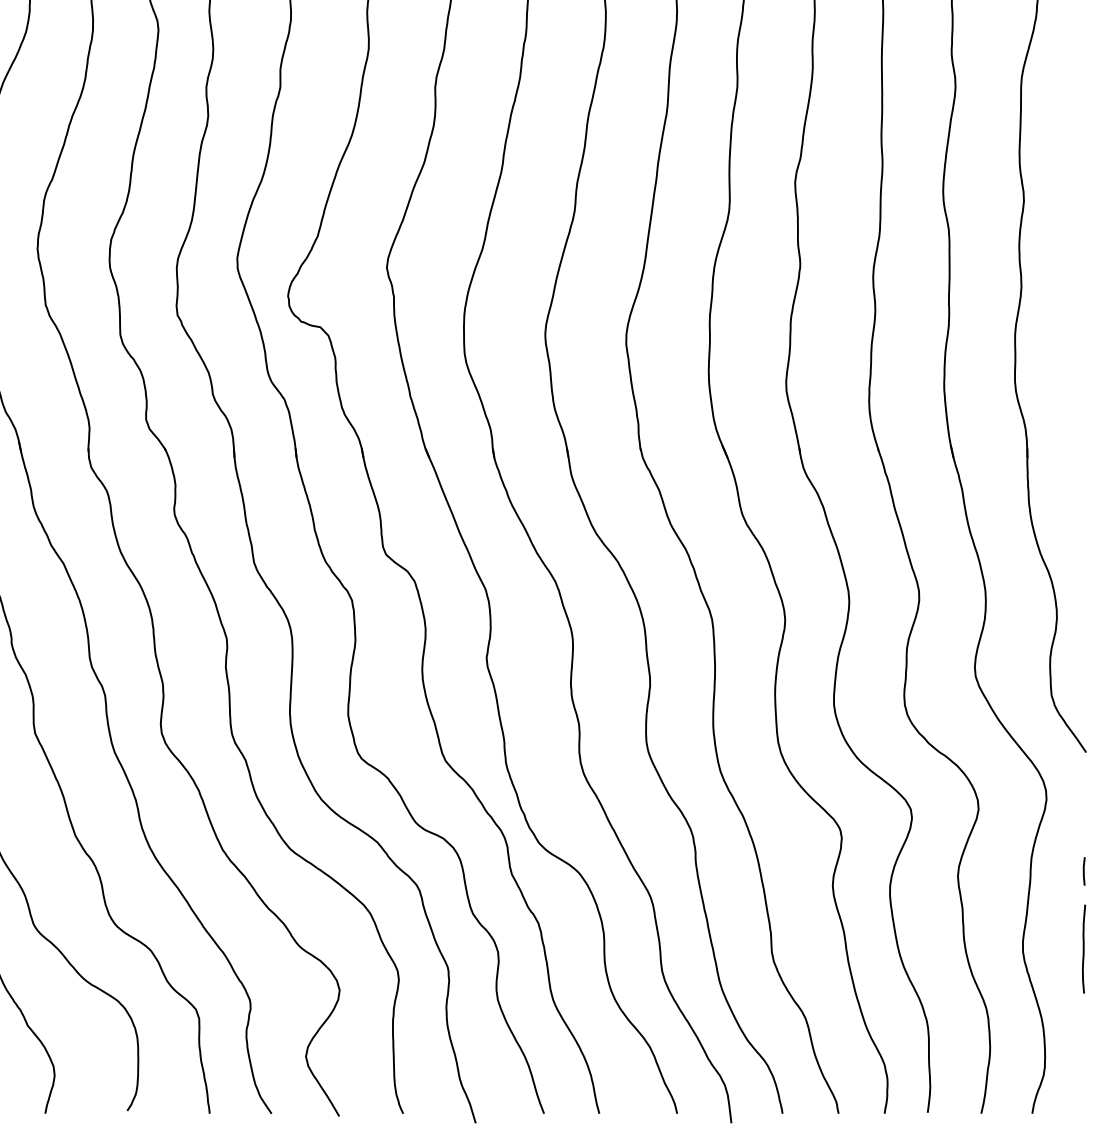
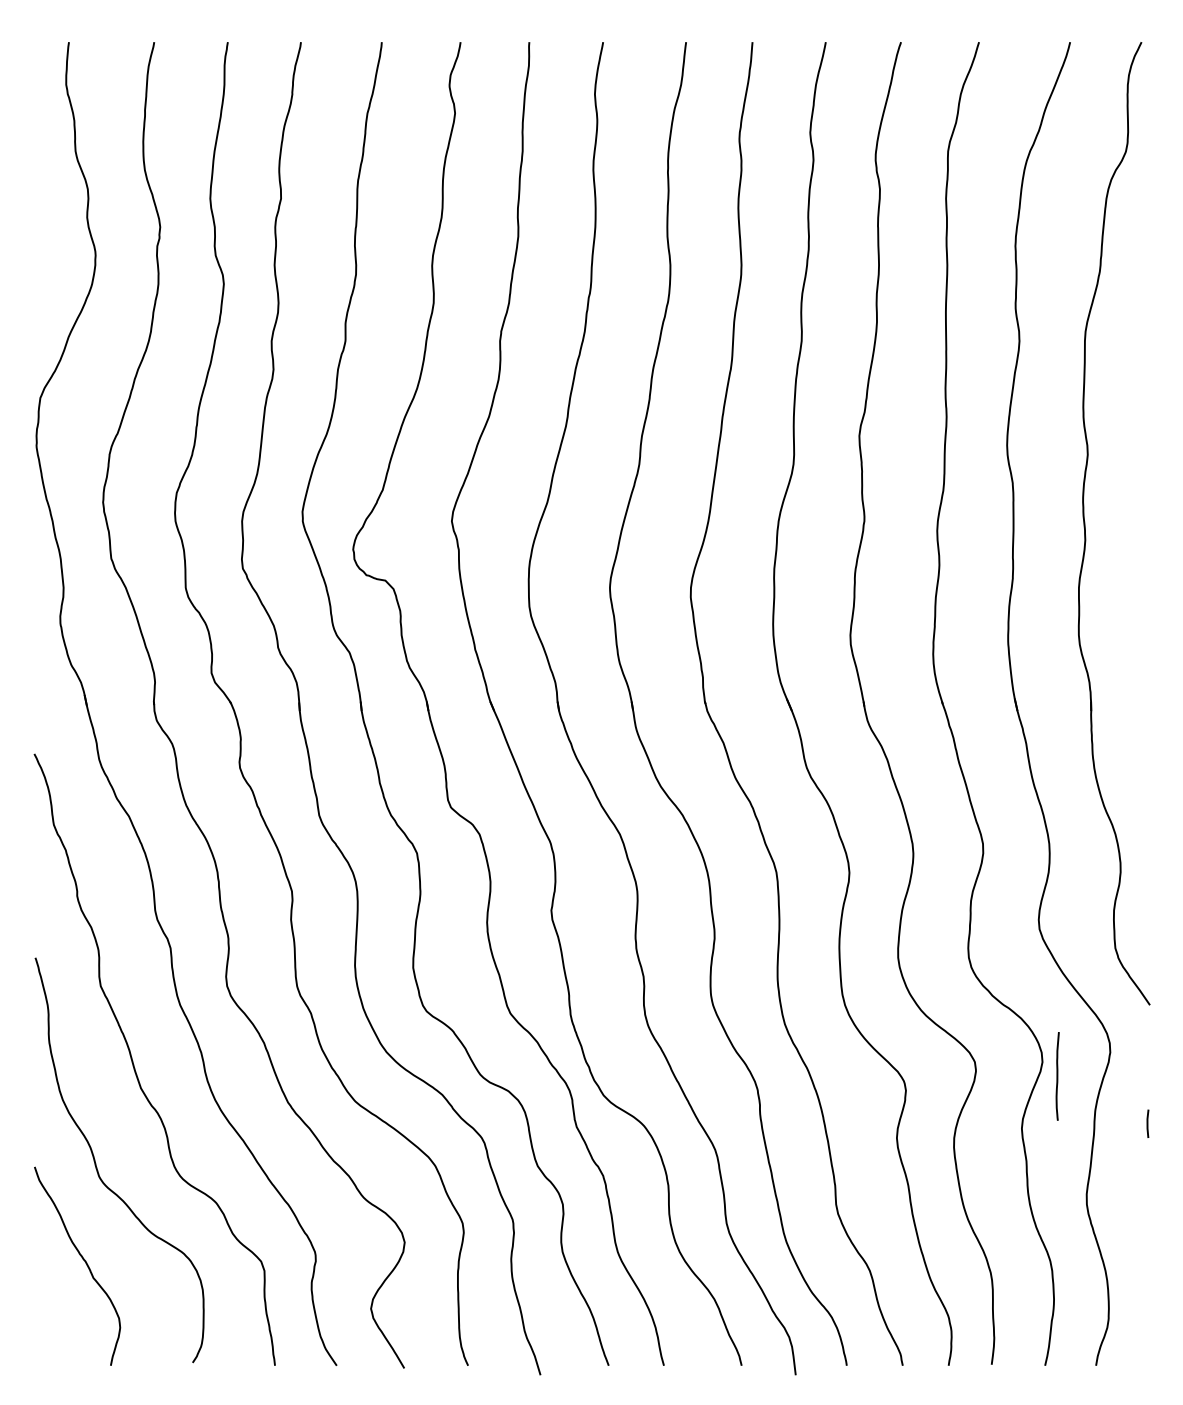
line: (1083, 949) -> (1057, 1076), moved

